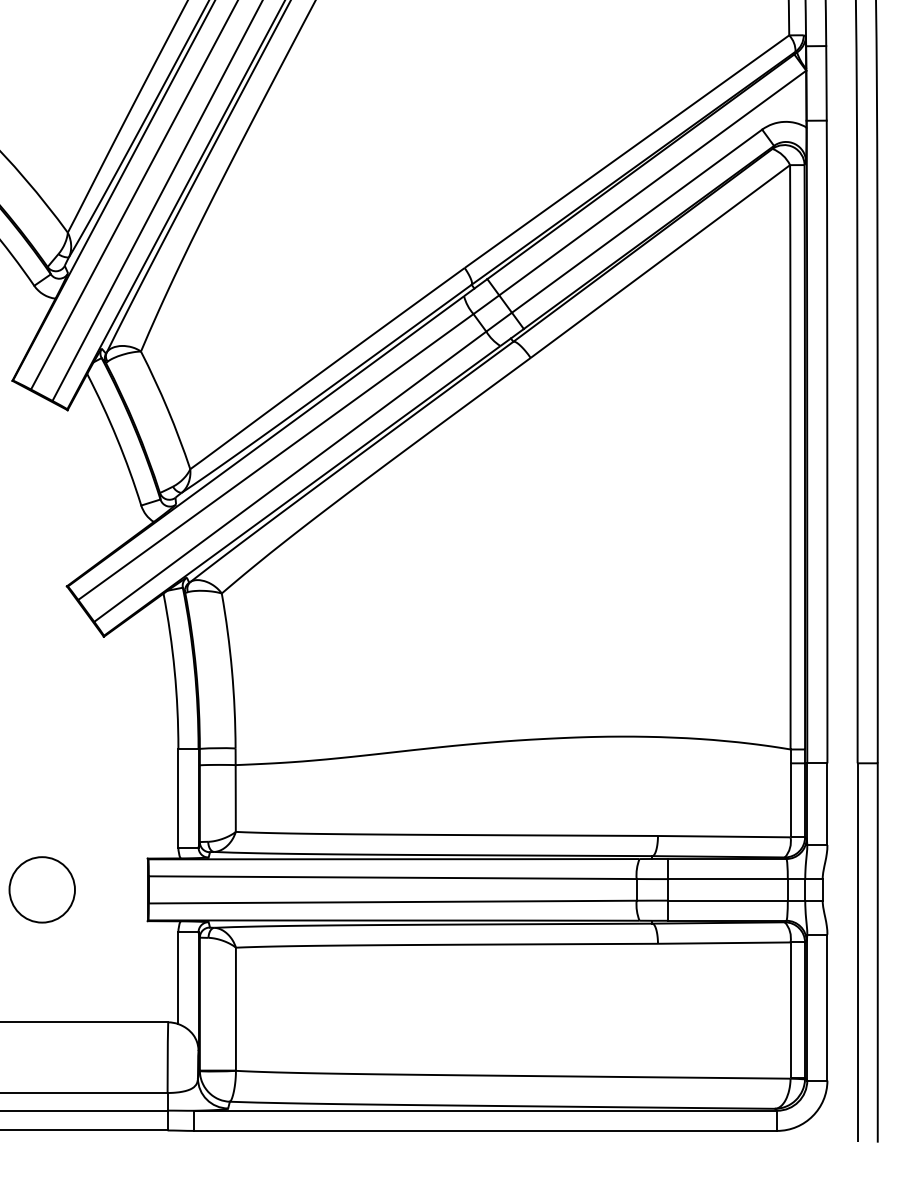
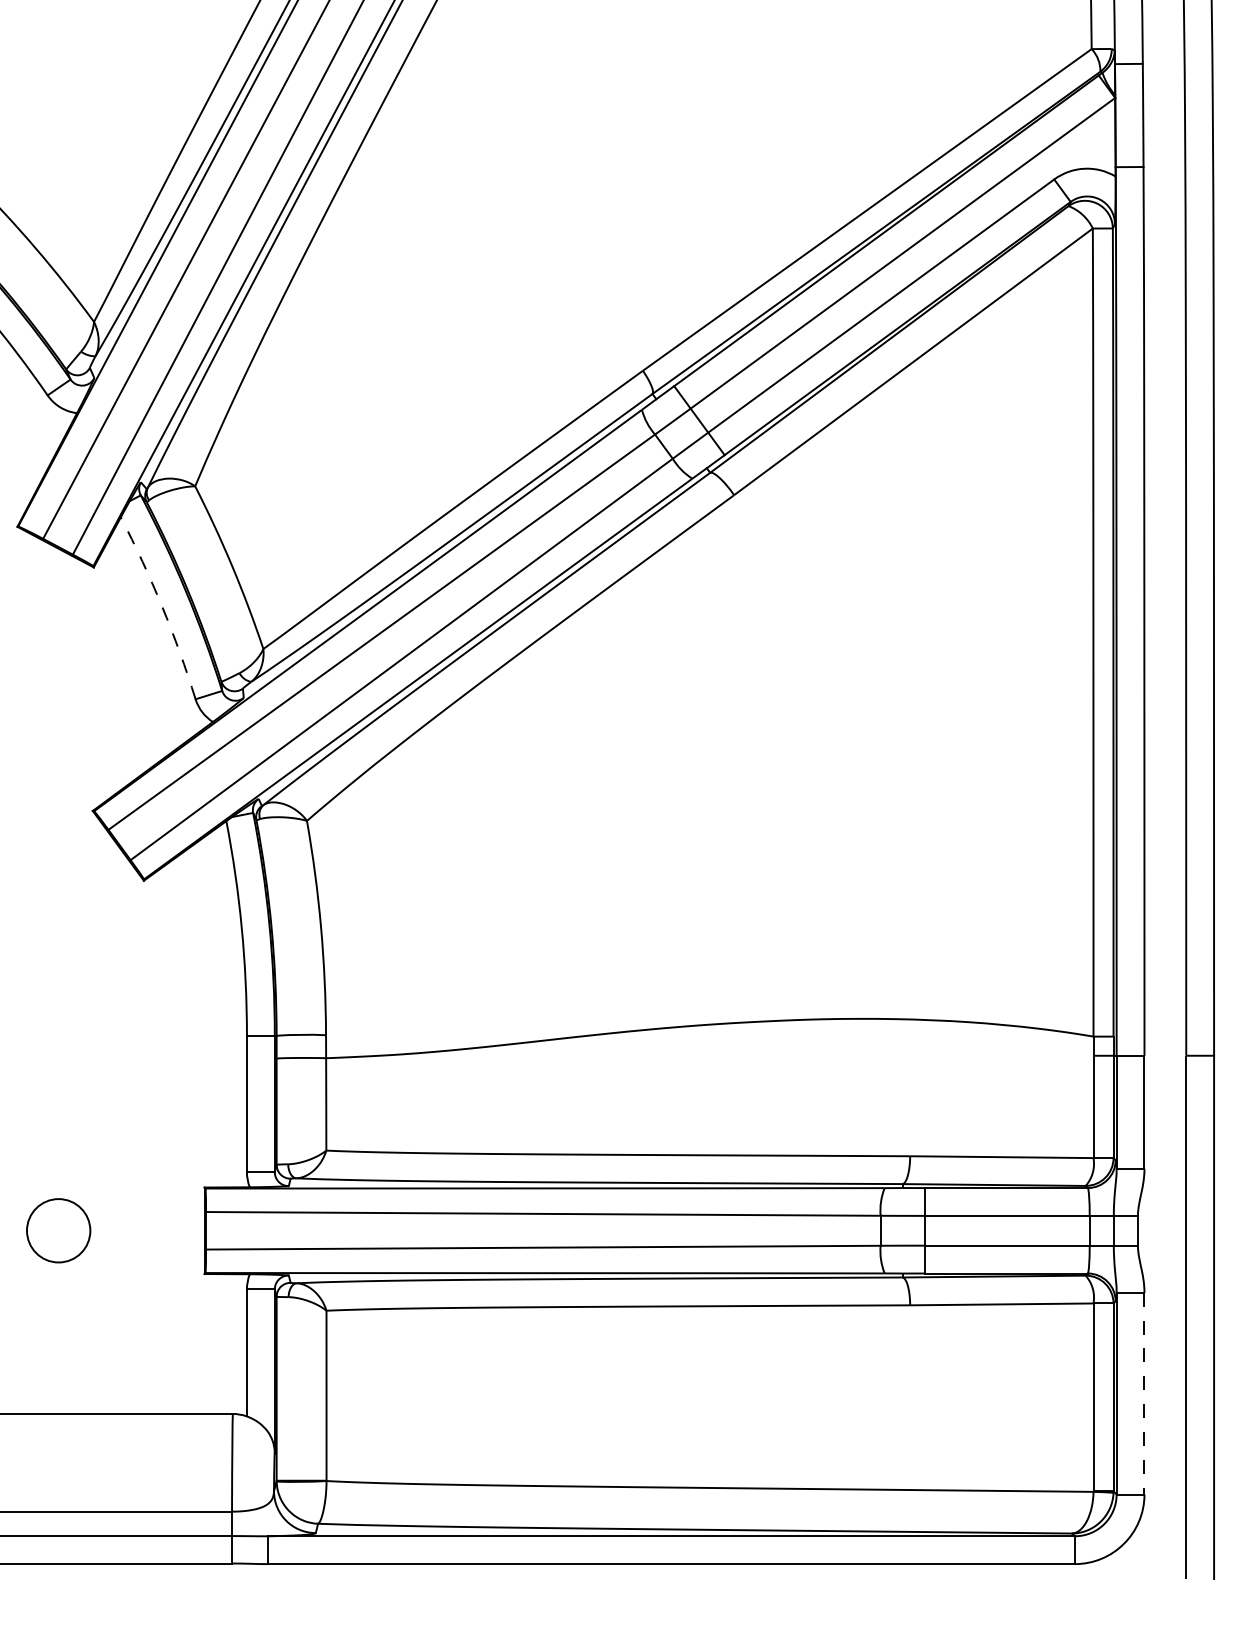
arc: (117, 438) -> (162, 606), solid -> dashed
circle: (42, 889) -> (59, 1230), size x0.7
line: (827, 1007) -> (1144, 1393), solid -> dashed

